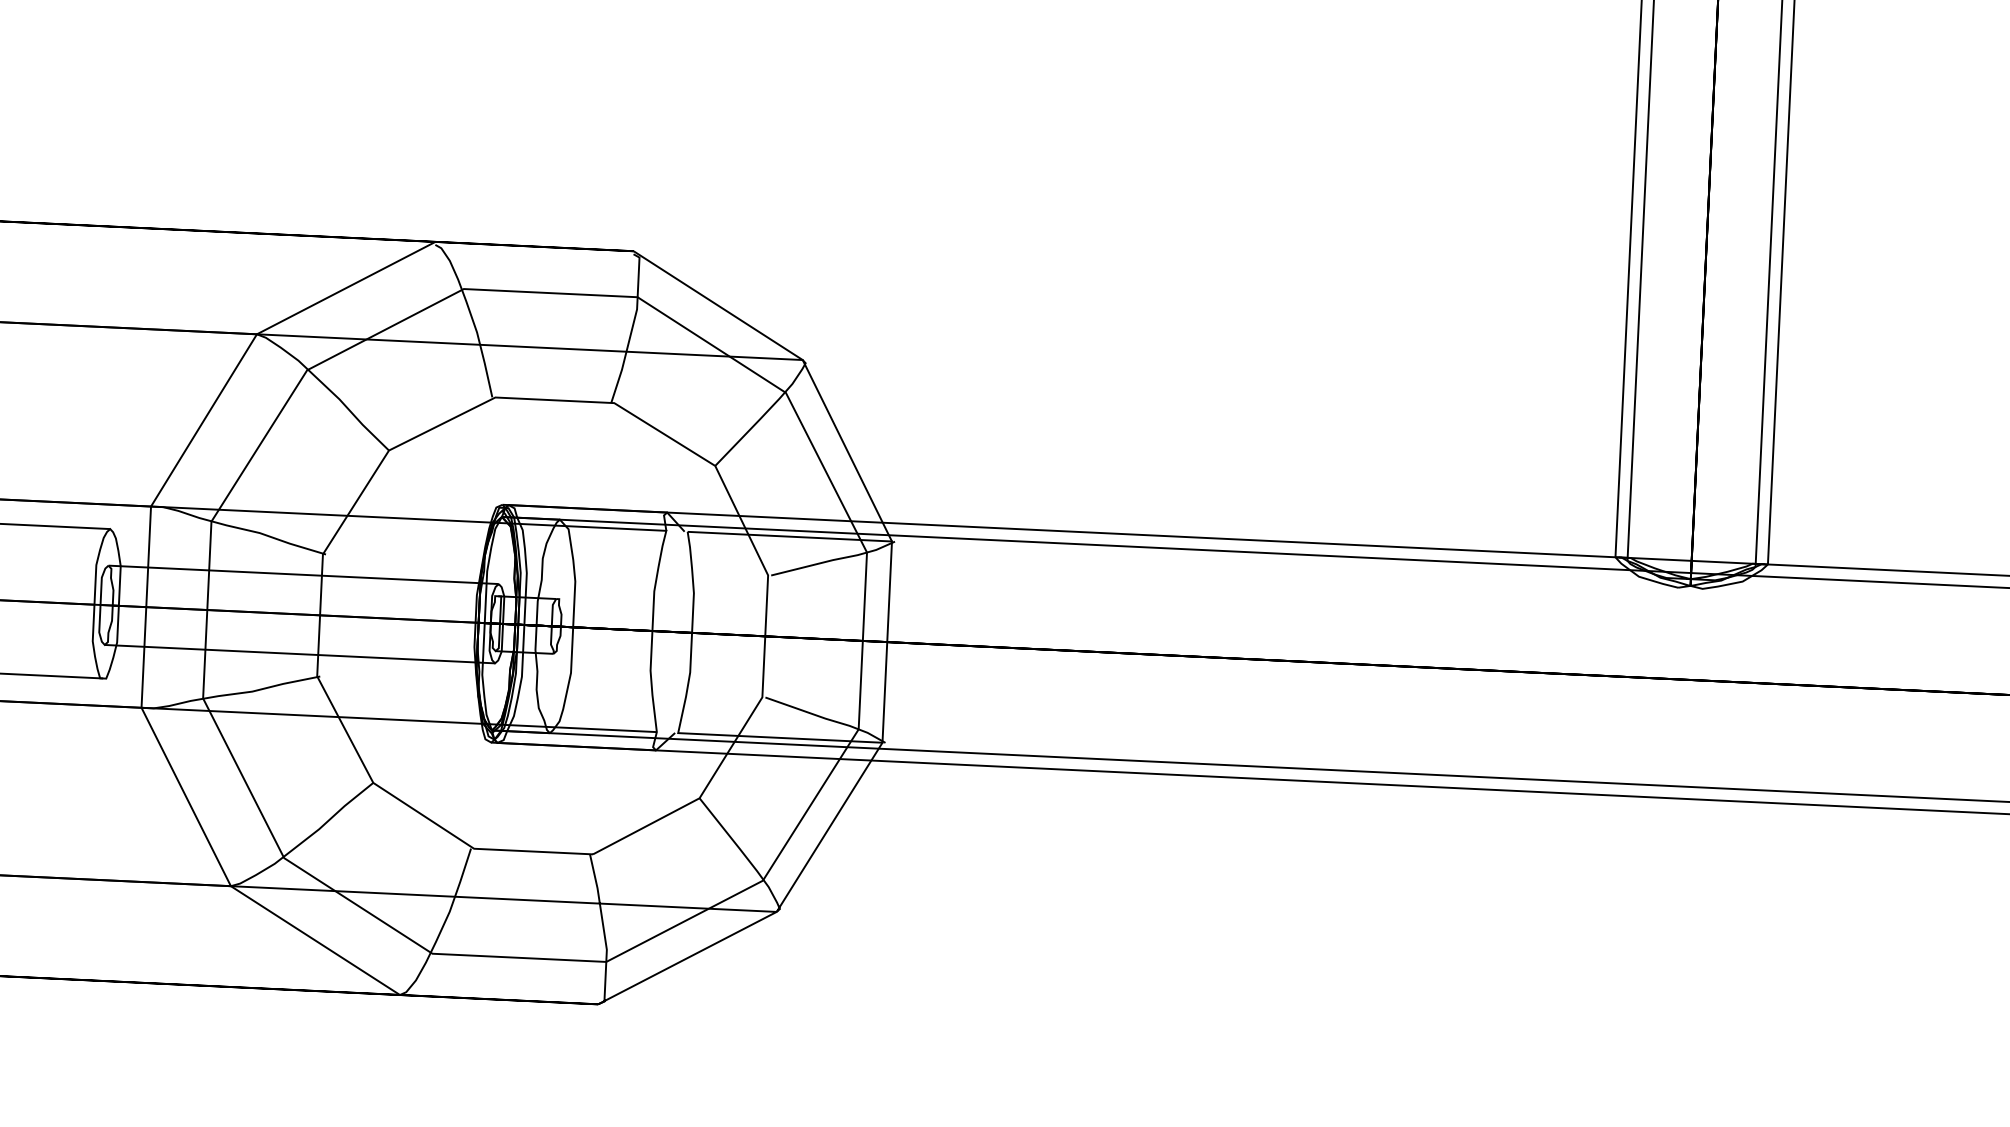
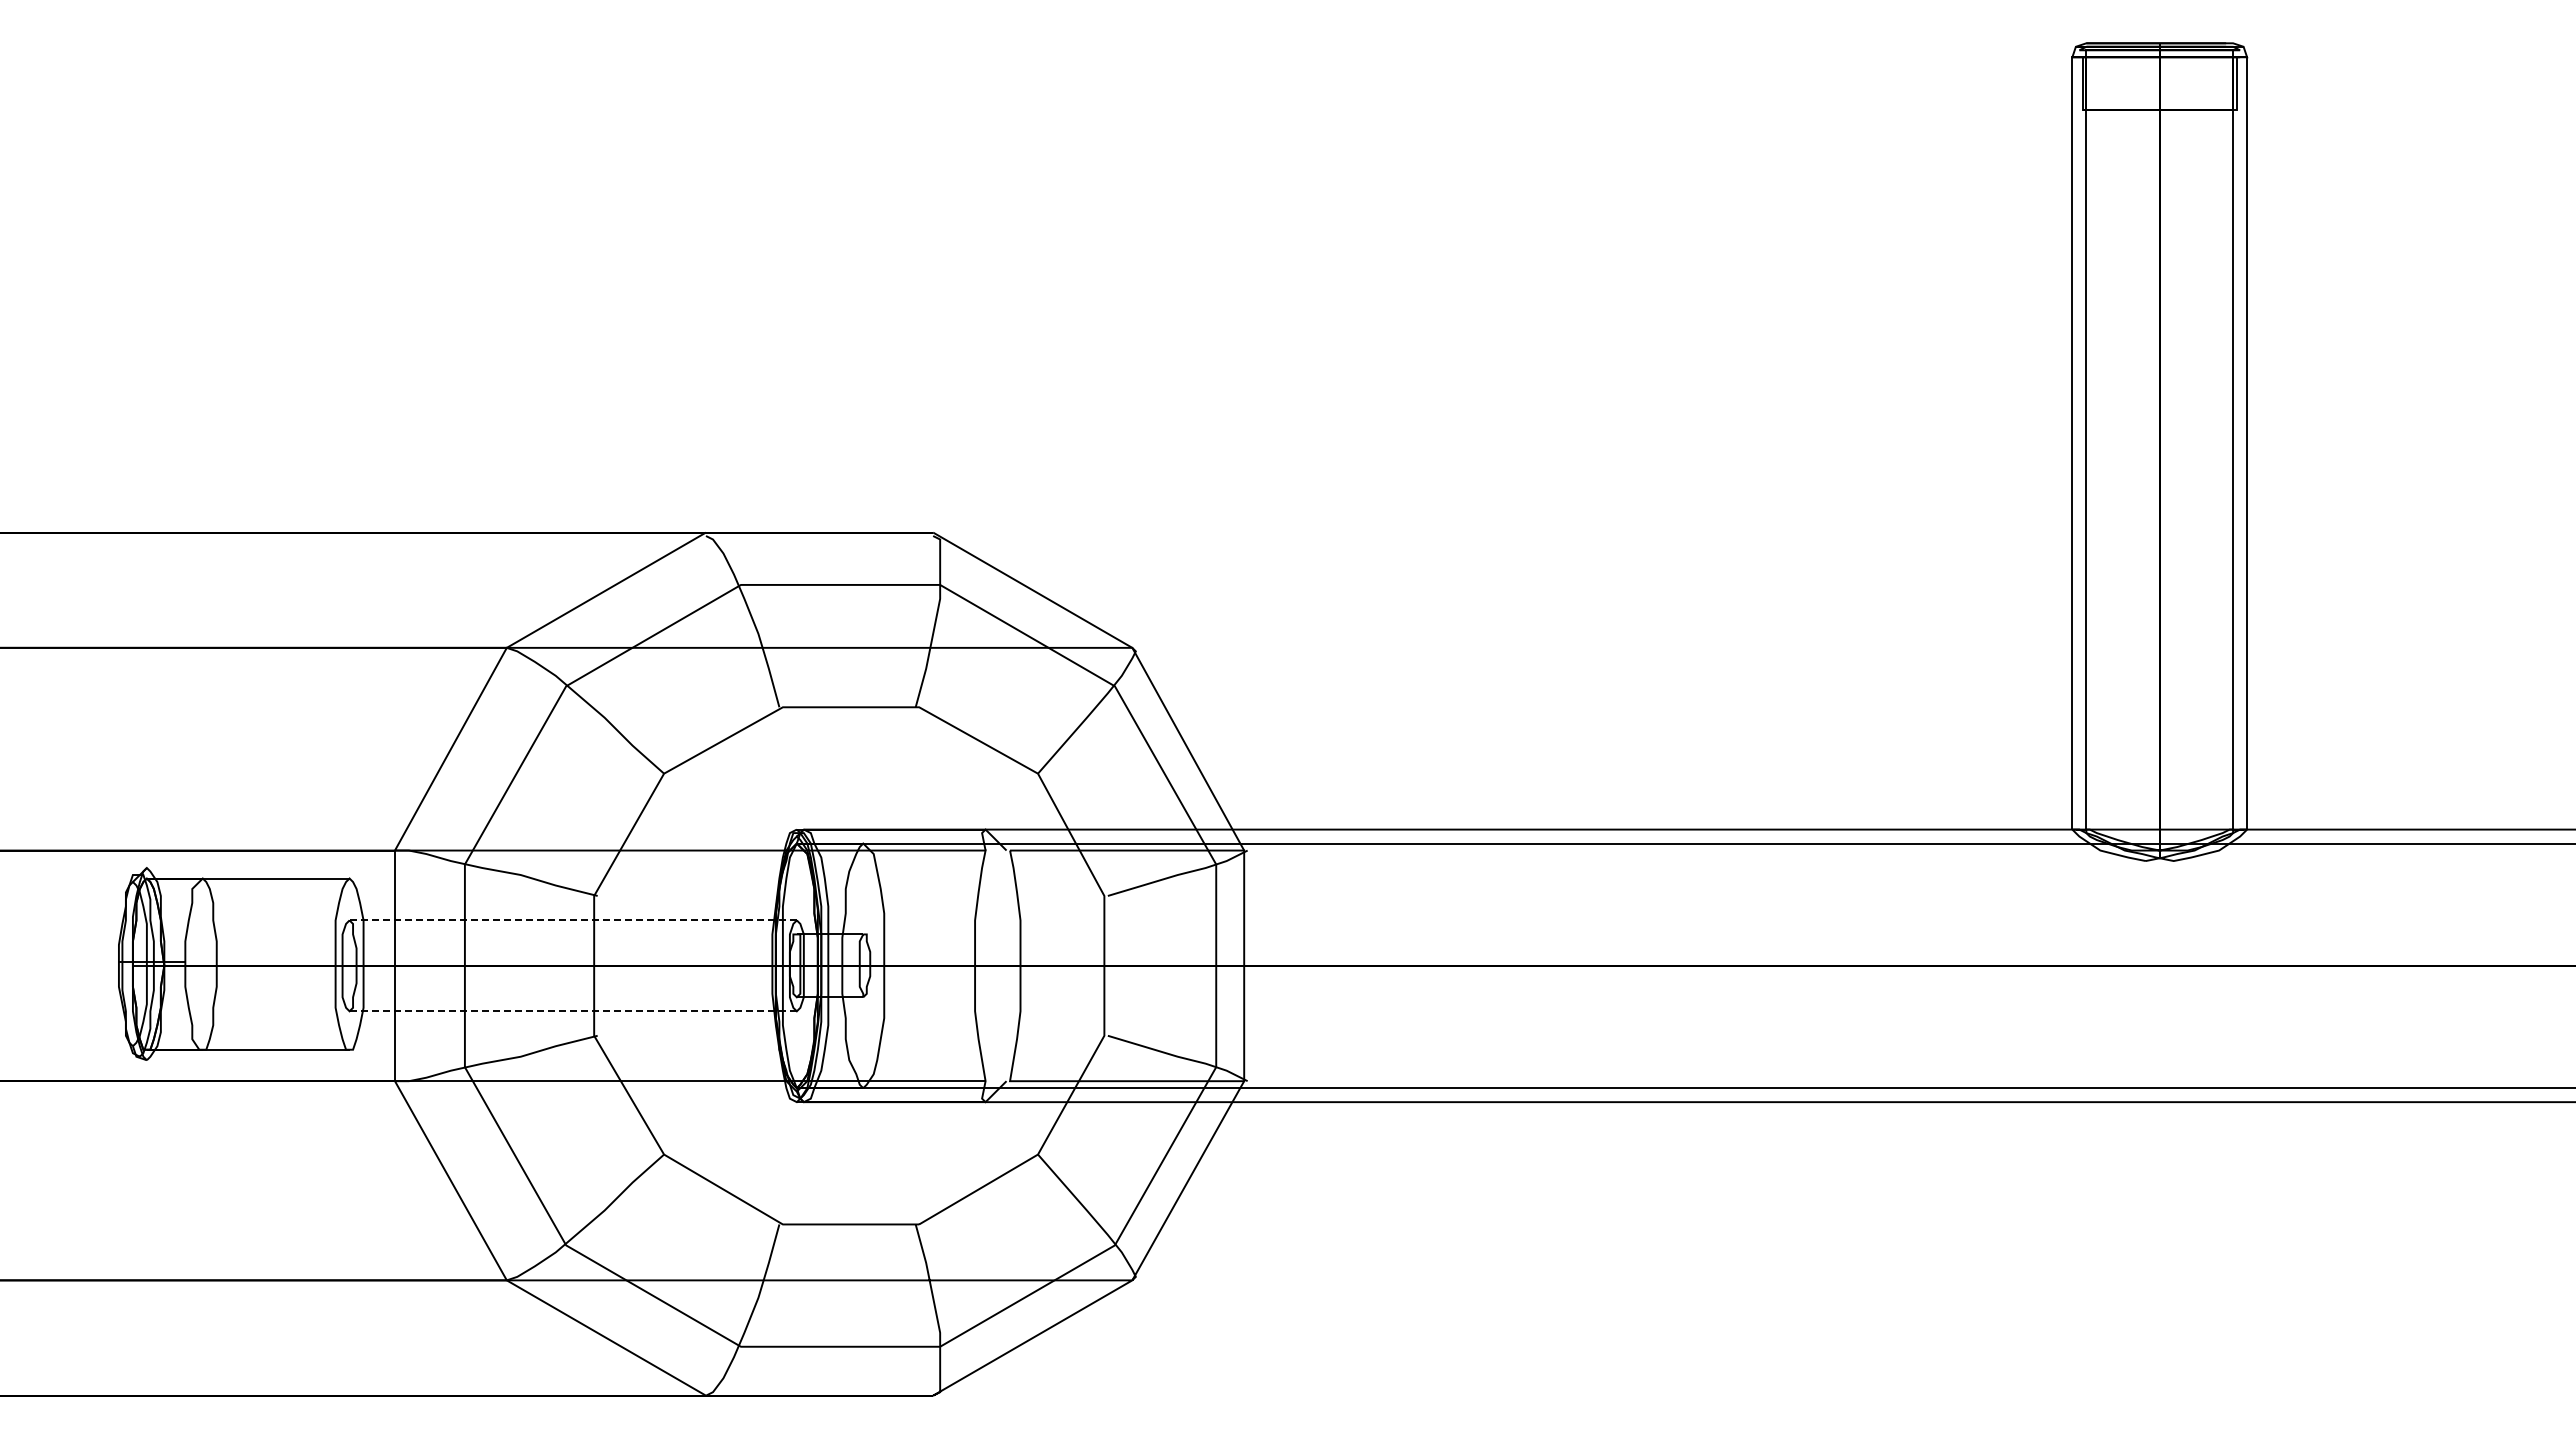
line: (303, 574) -> (573, 920), solid -> dashed
line: (300, 654) -> (573, 1011), solid -> dashed

